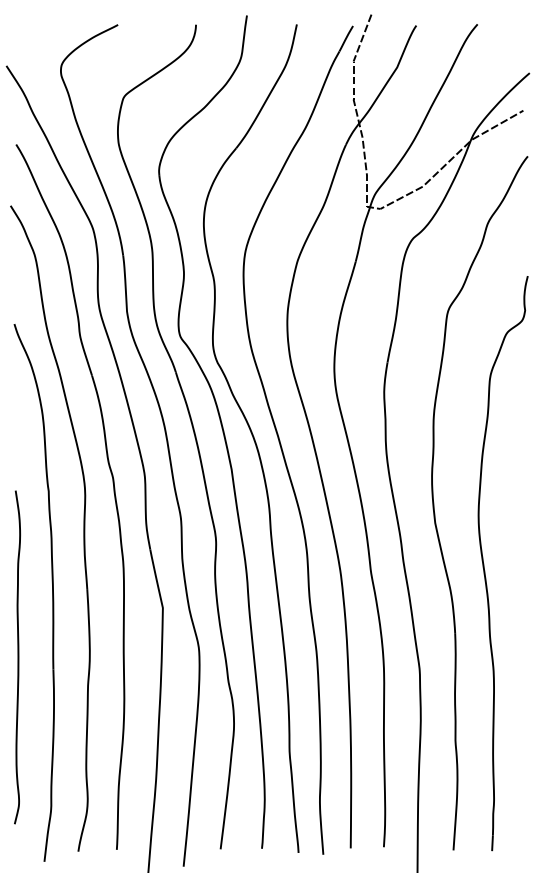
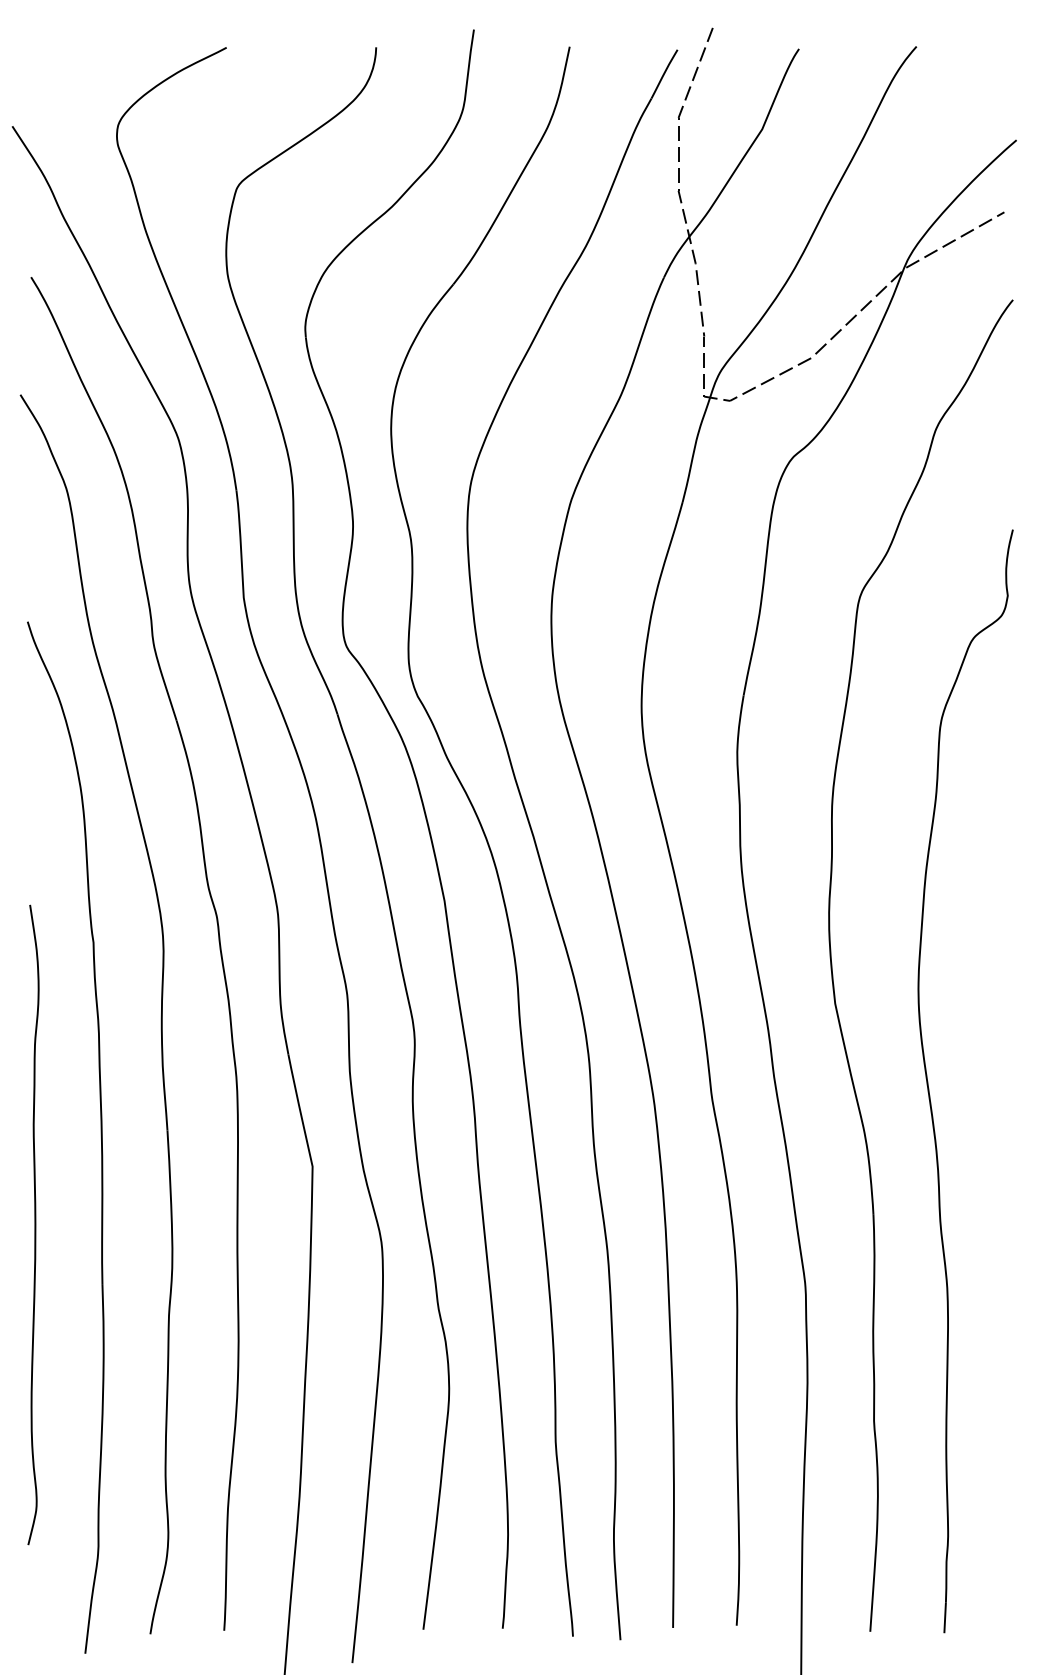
curve: (17, 657) -> (33, 1225), moved

